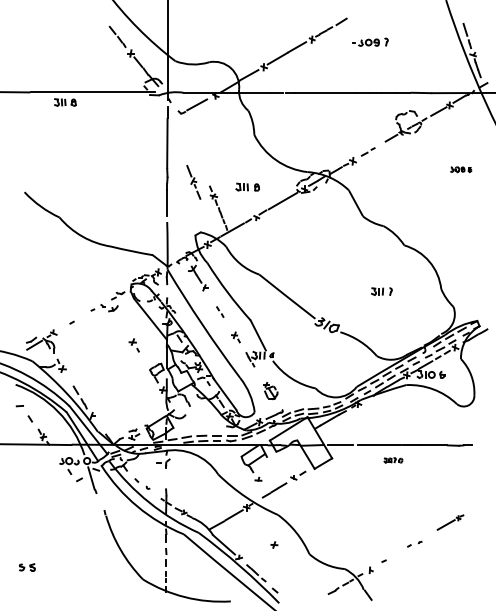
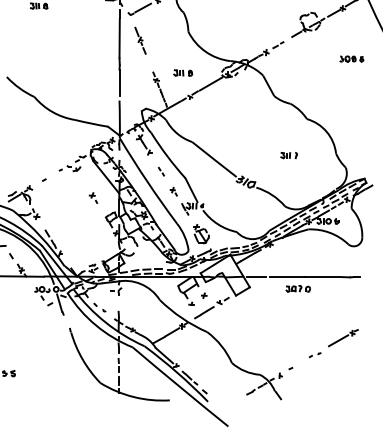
part: (460, 169) -> (351, 59), size x1.43
part: (193, 182) -> (140, 40), moved
part: (270, 390) -> (201, 233), size x1.43
part: (393, 460) -> (298, 289), size x1.67
part: (450, 522) -> (343, 337), size x1.43
part: (274, 544) -> (204, 295), moved

